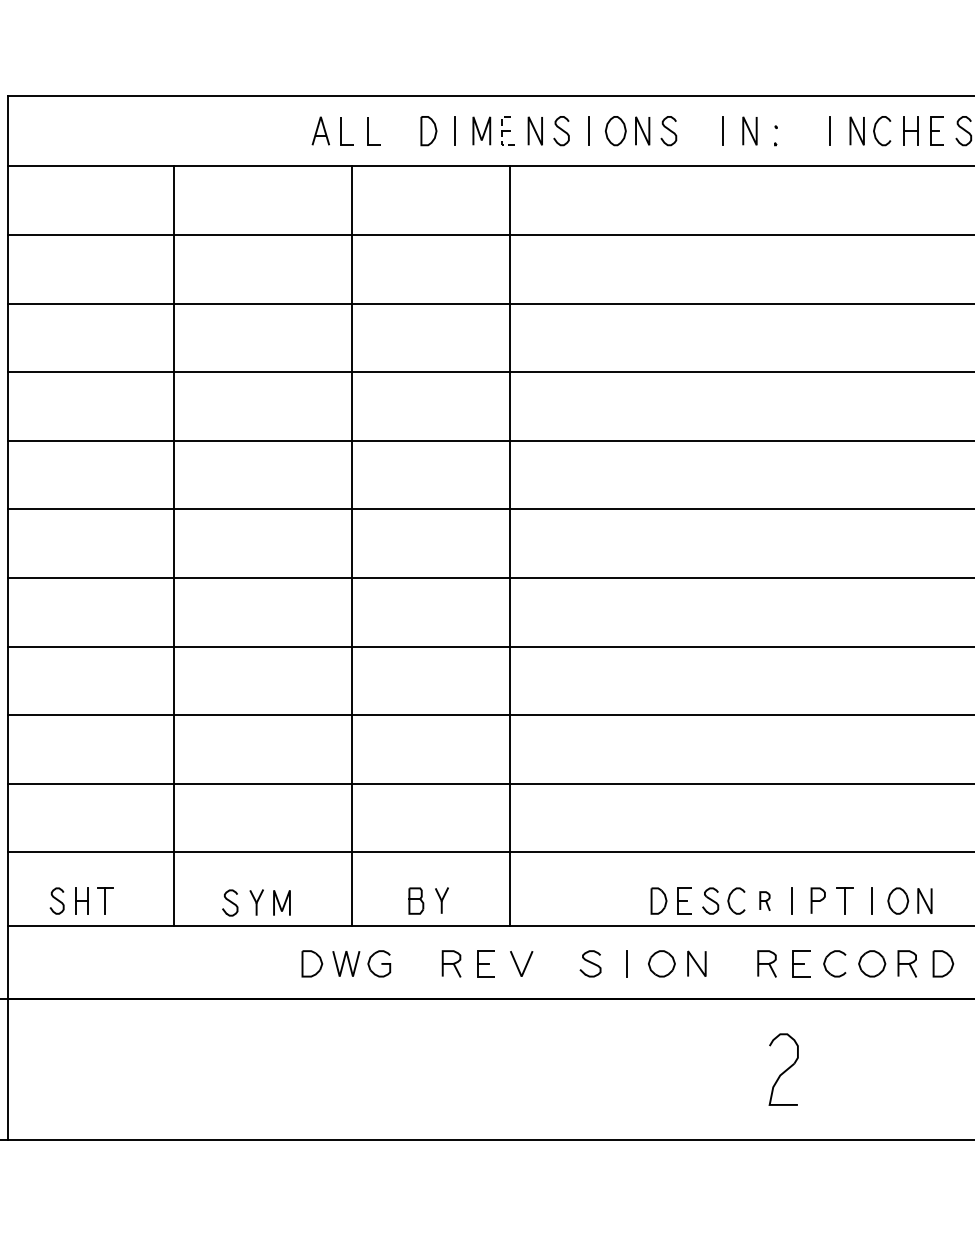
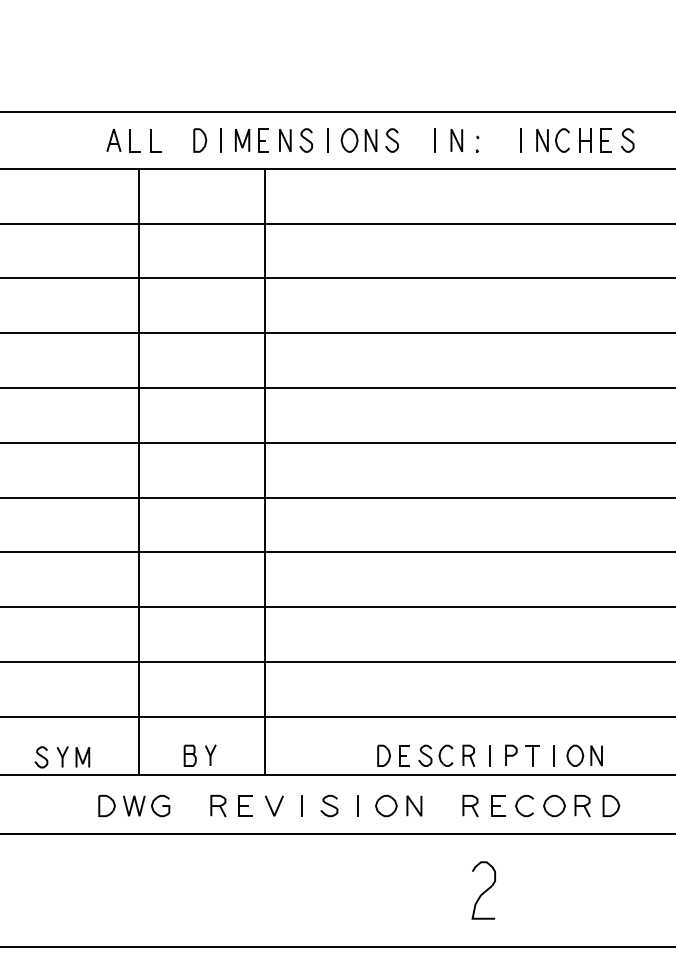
line: (501, 130) -> (258, 140), dashed -> solid
part: (764, 900) -> (468, 755), size x1.43
line: (556, 963) -> (302, 805), added

